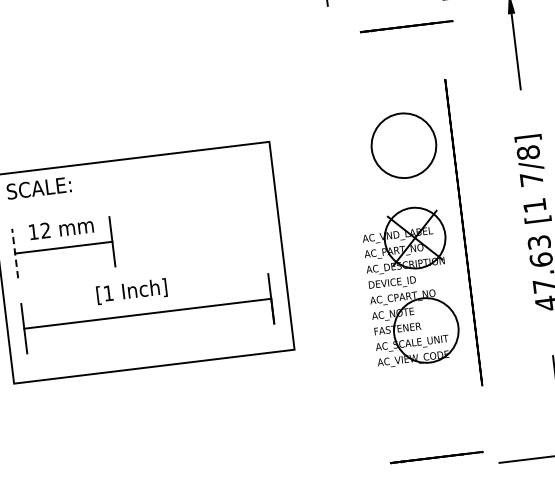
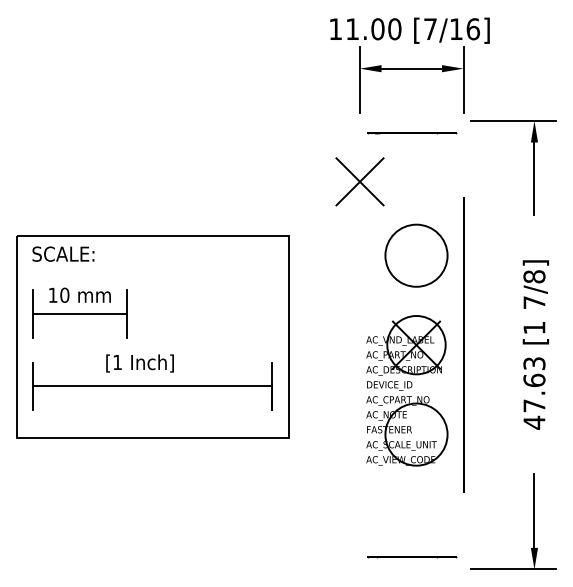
line: (407, 26) -> (412, 133), moved
part: (335, 76) -> (359, 181), added
text: (45, 229) -> (64, 294), 12 -> 10
line: (15, 253) -> (33, 313), dashed -> solid

